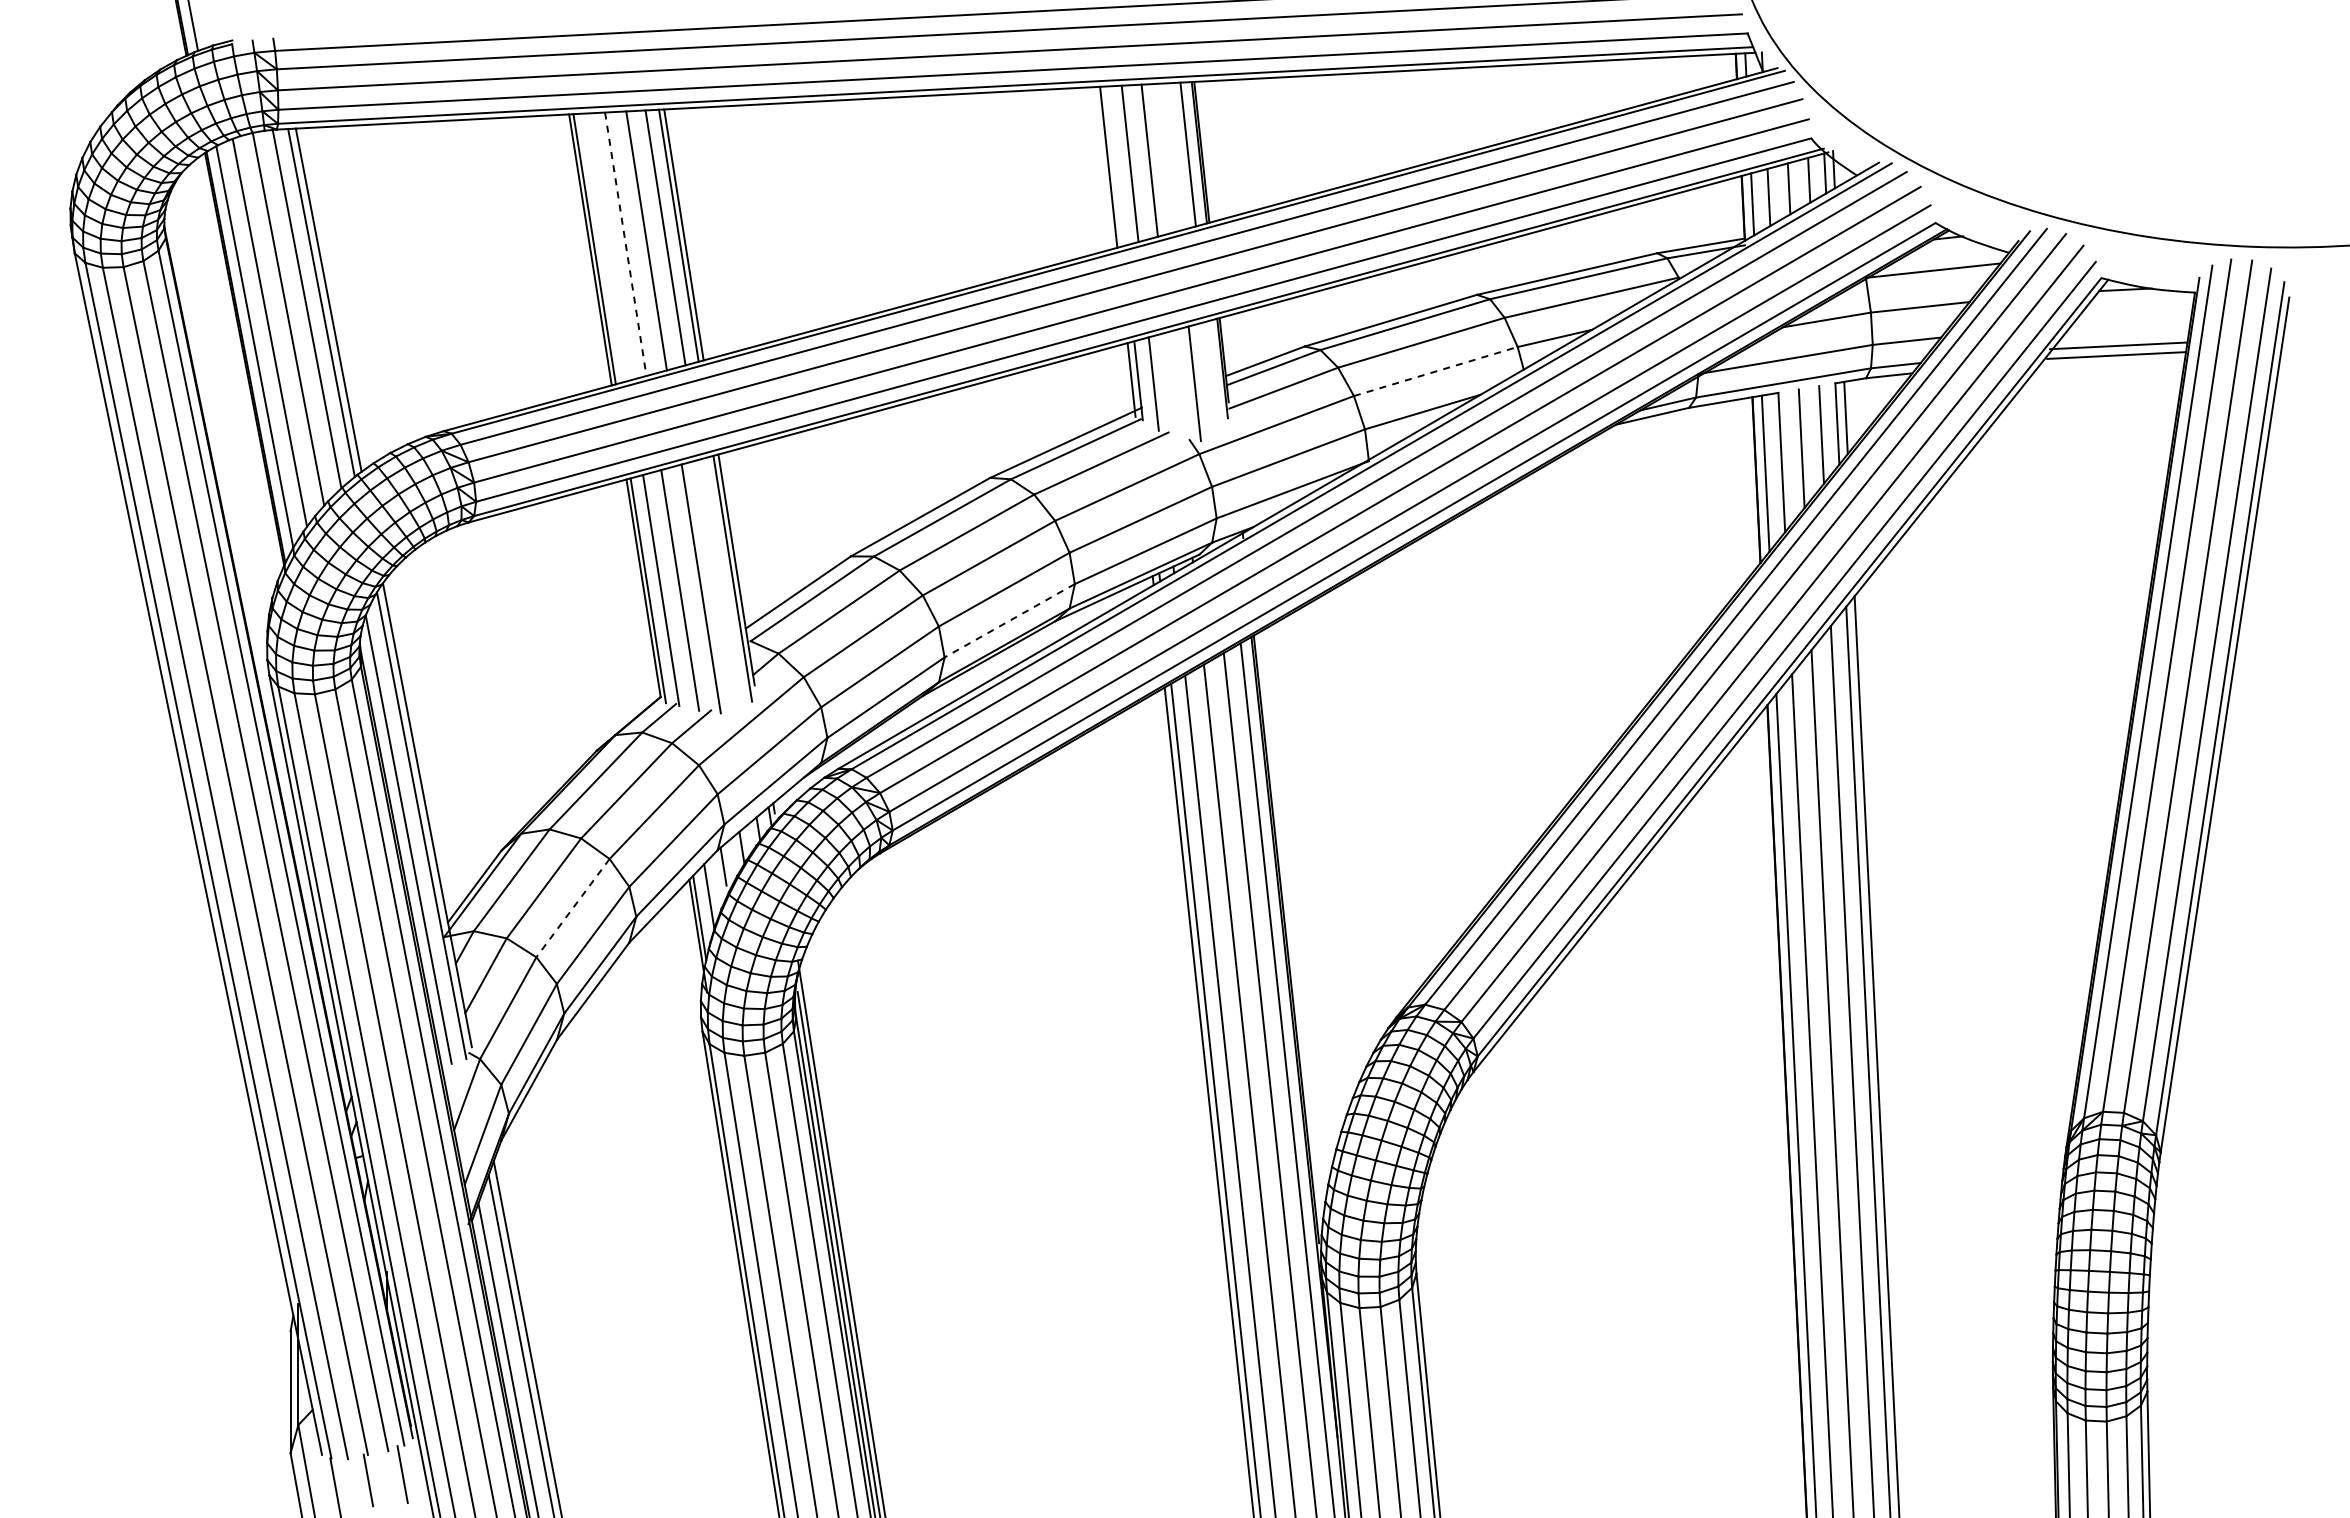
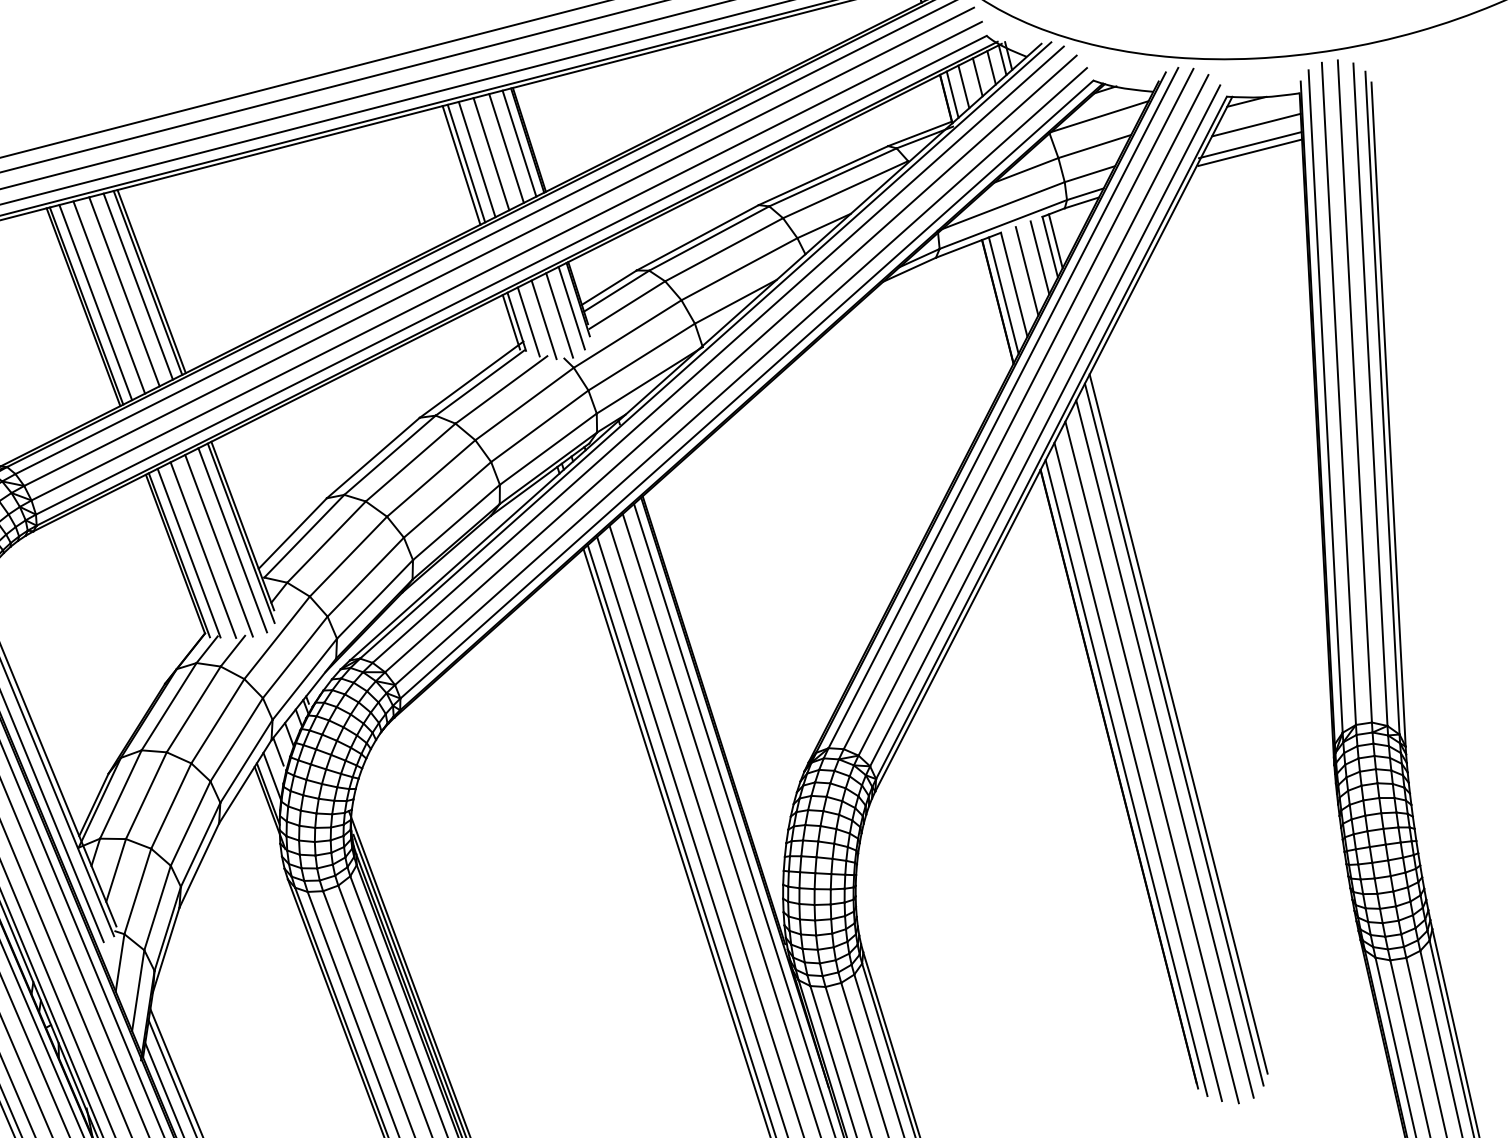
line: (1170, 157) -> (506, 148), added
line: (1115, 166) -> (466, 163), added
line: (625, 244) -> (109, 297), dashed -> solid
line: (607, 246) -> (95, 302), added
line: (2131, 321) -> (1256, 124), added
line: (1436, 371) -> (739, 269), dashed -> solid
line: (1212, 377) -> (572, 307), added
line: (1173, 385) -> (543, 319), added
line: (719, 585) -> (232, 540), added
line: (1009, 620) -> (456, 522), dashed -> solid
line: (572, 908) -> (170, 806), dashed -> solid

